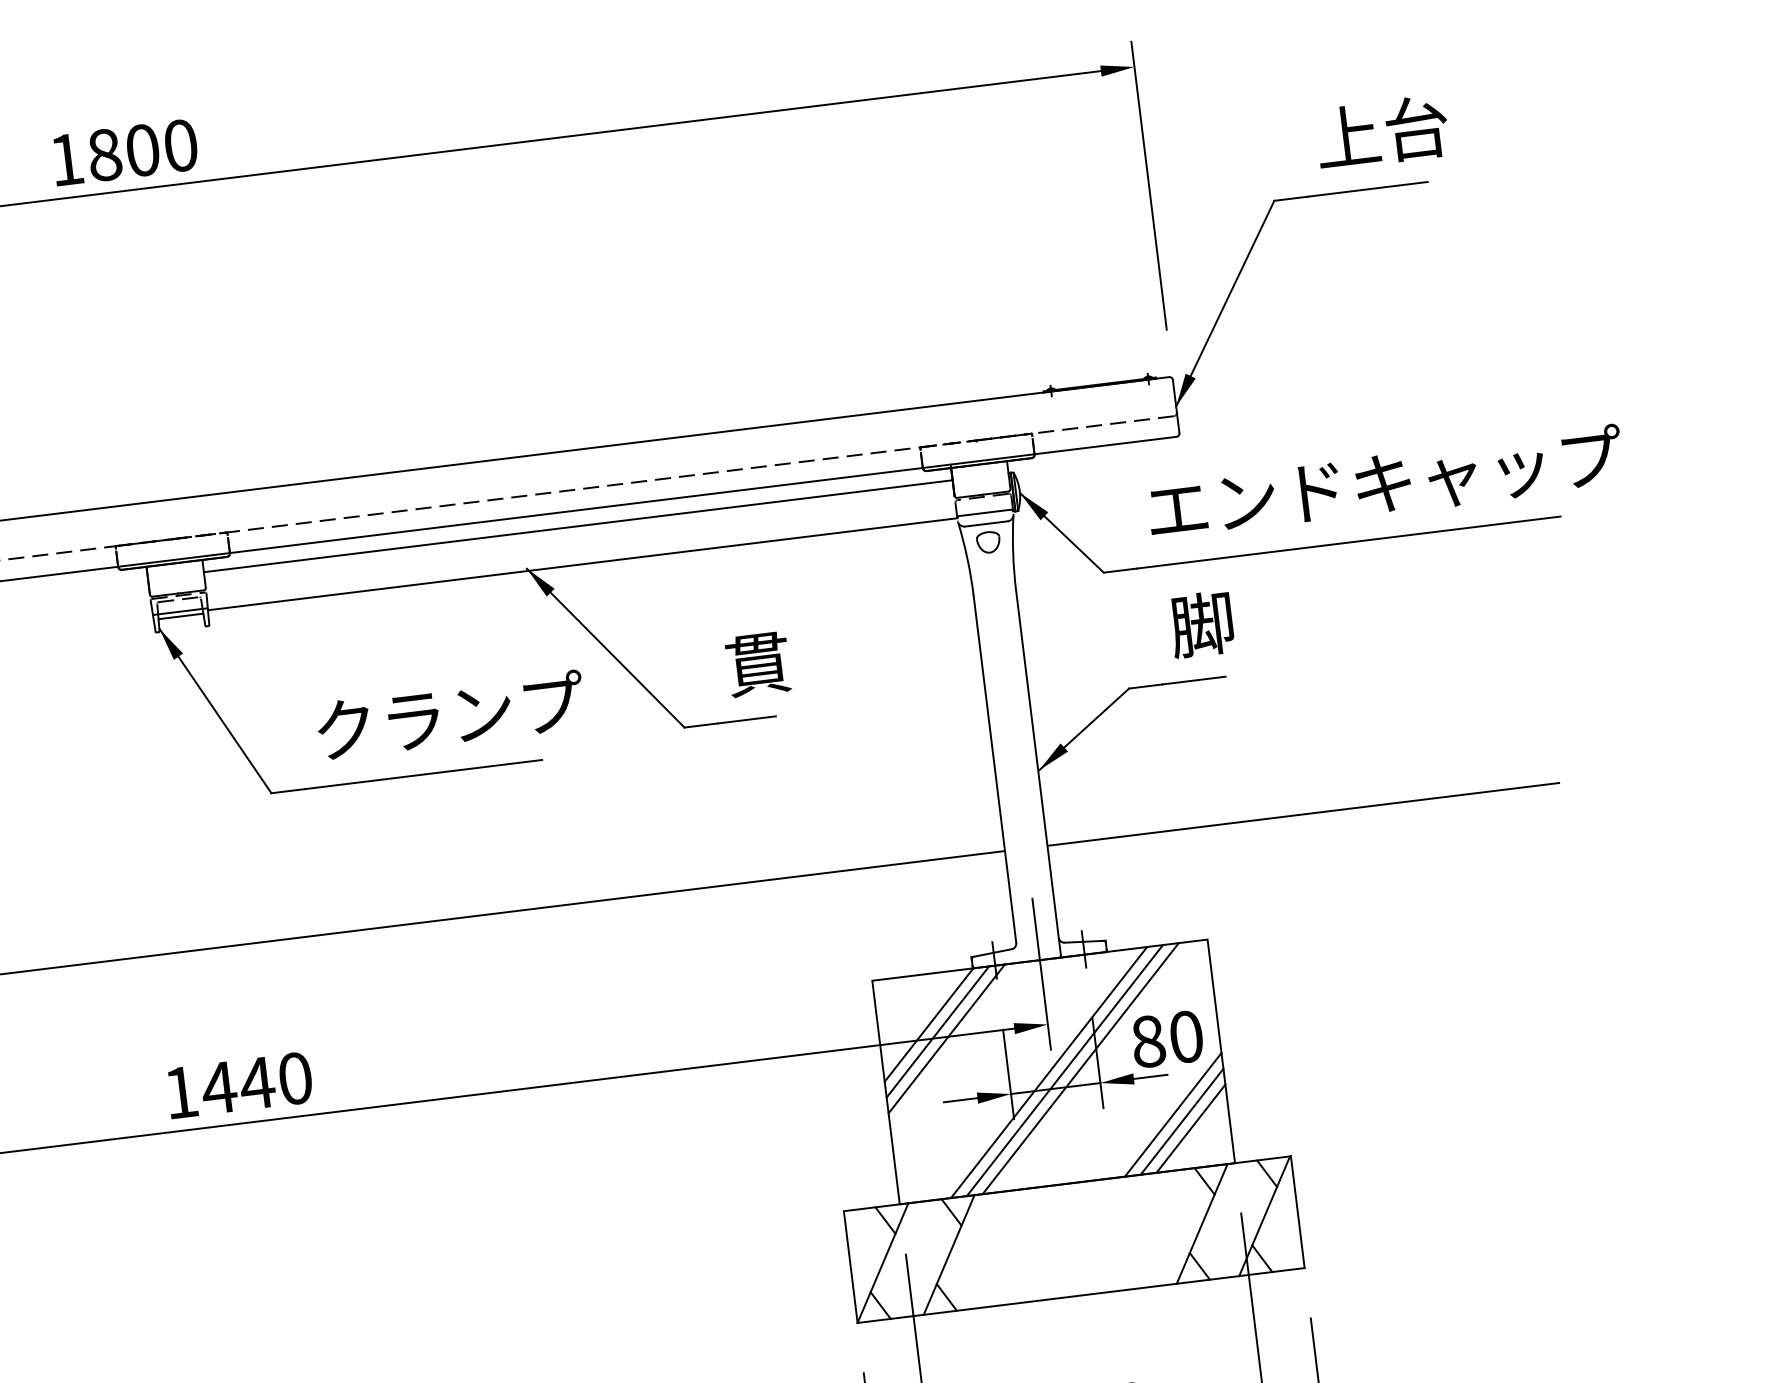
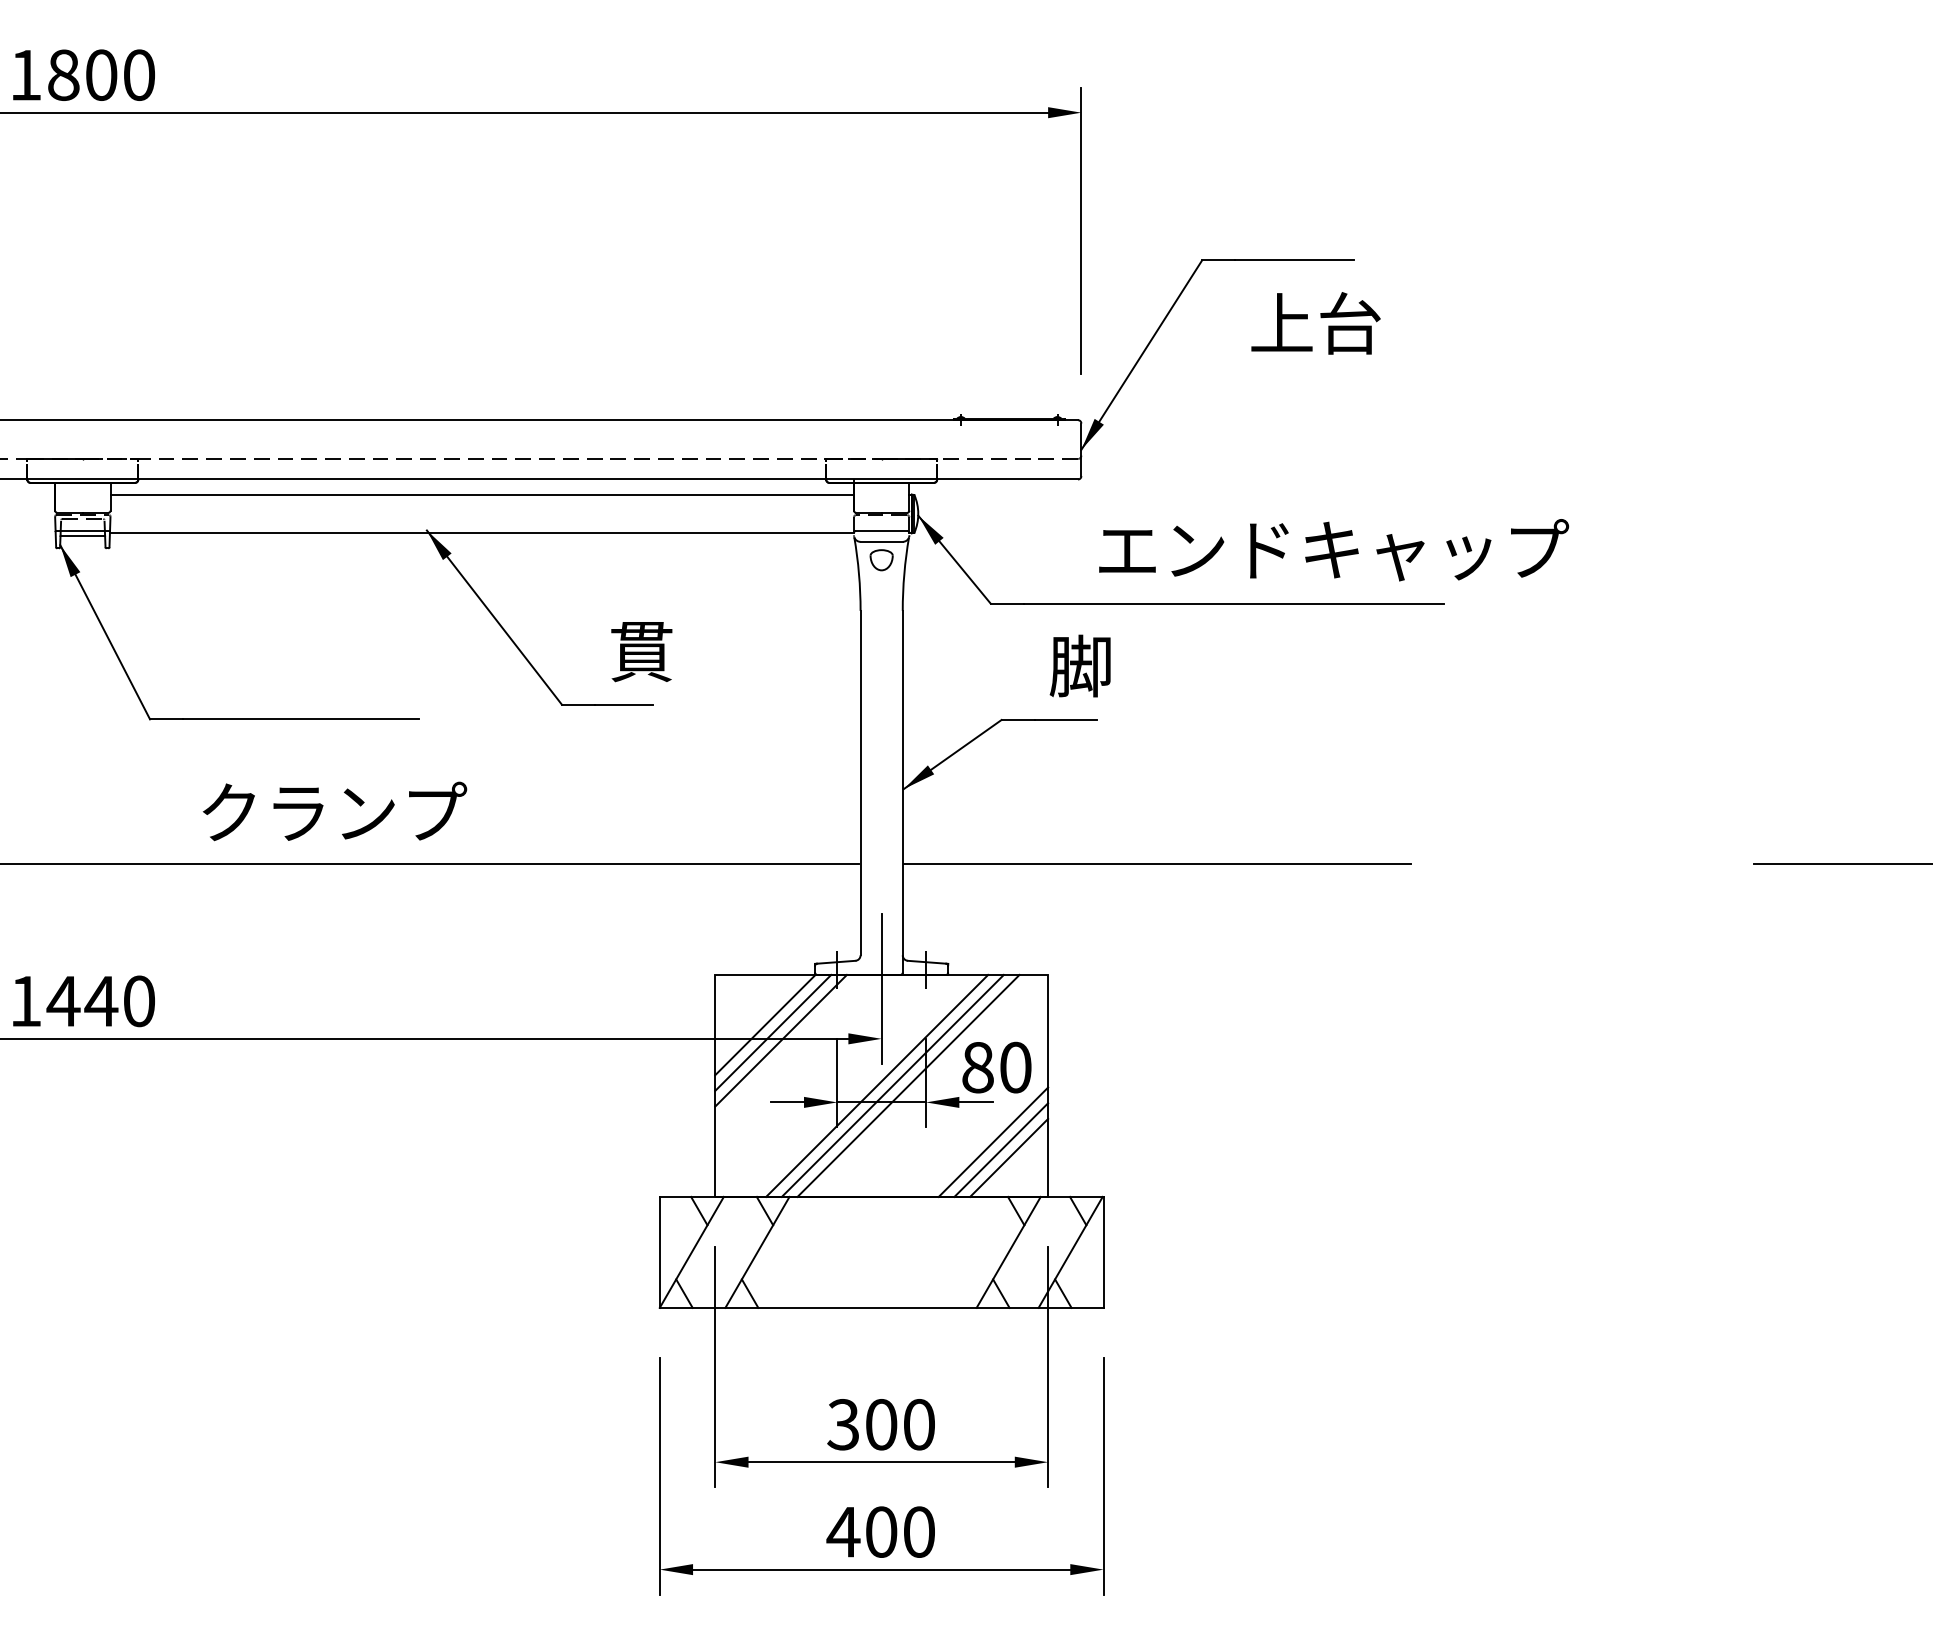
text: (1381, 132) -> (1315, 323), moved
text: (1386, 483) -> (1334, 550), moved
text: (451, 715) -> (335, 811), moved

